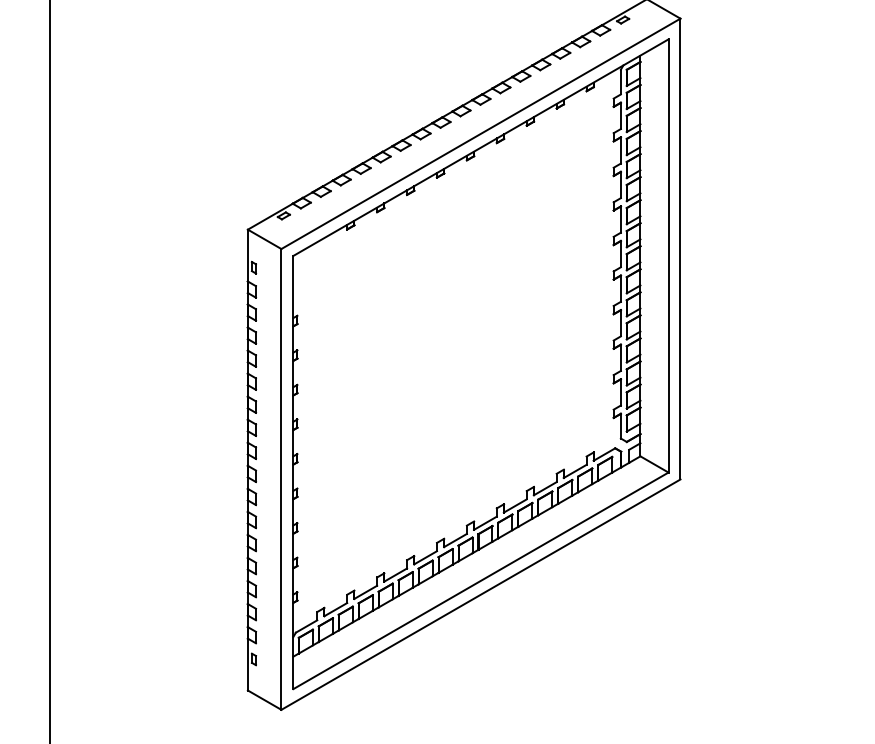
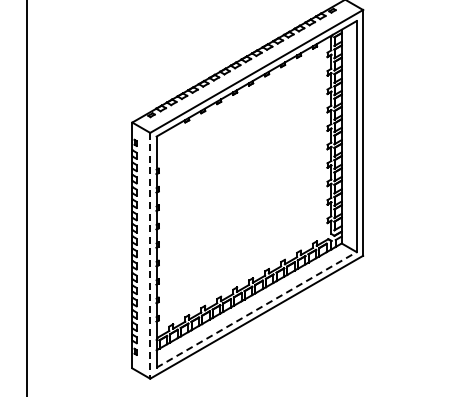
line: (281, 478) -> (150, 255), solid -> dashed
line: (480, 580) -> (256, 309), solid -> dashed

